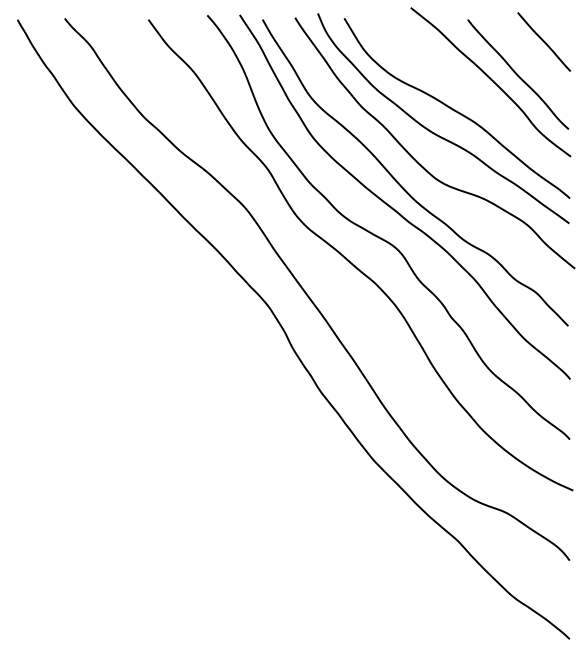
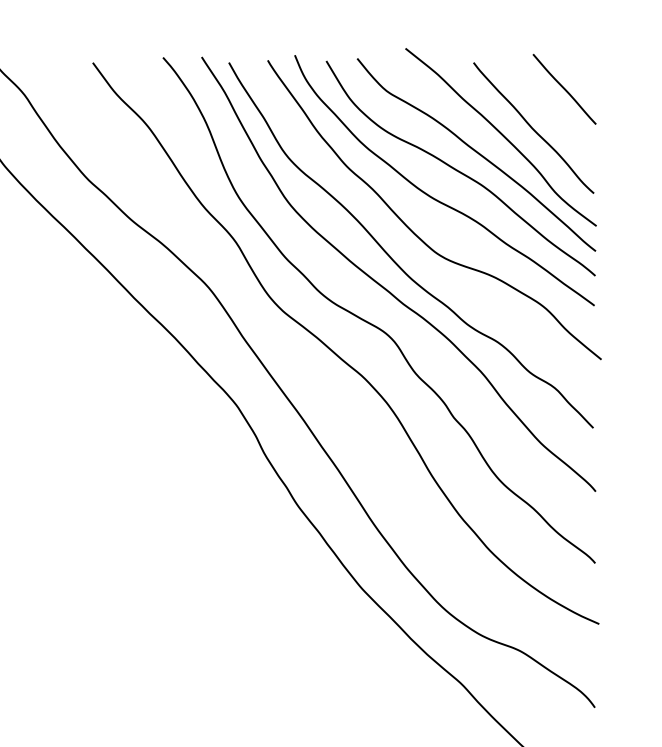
curve: (470, 95) -> (476, 153), added

